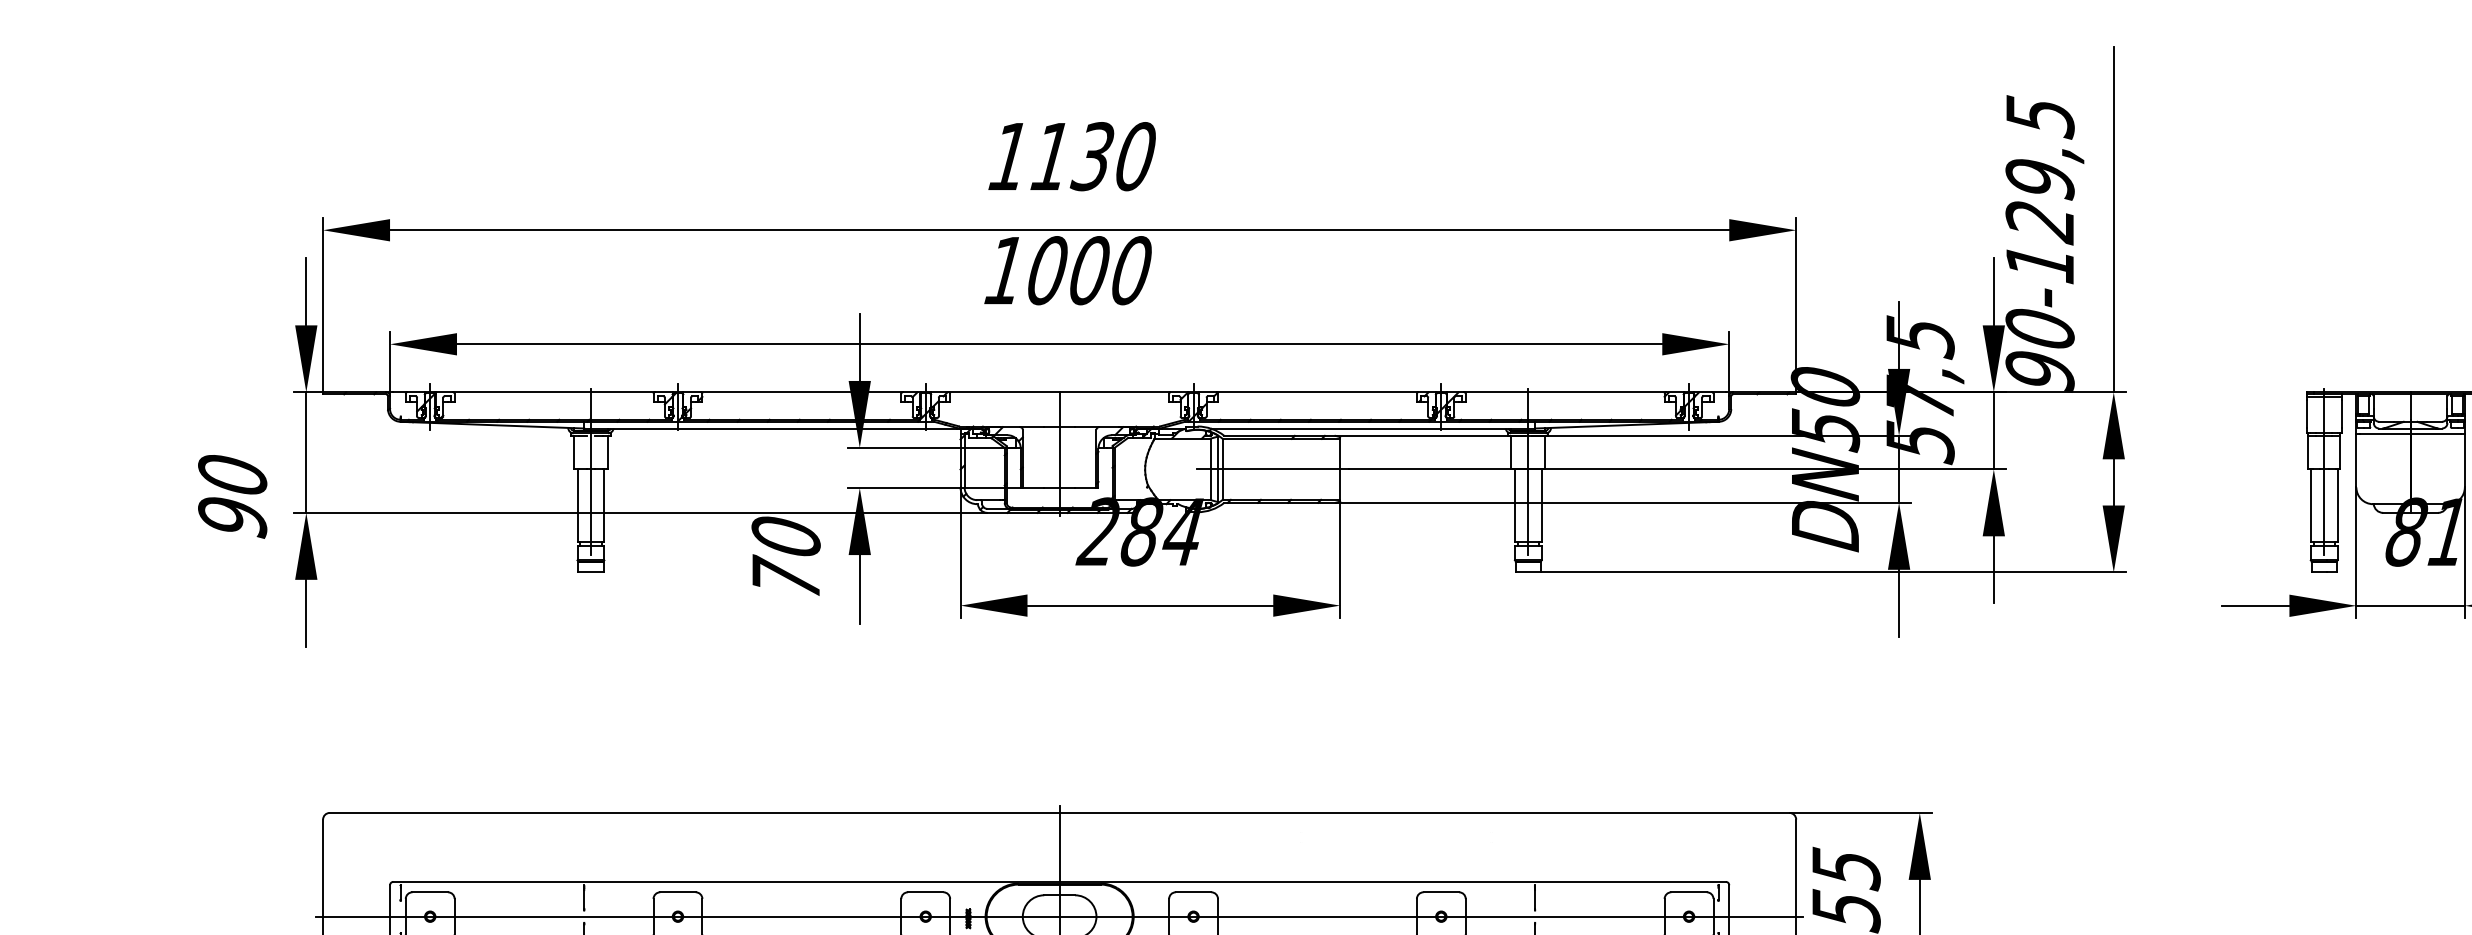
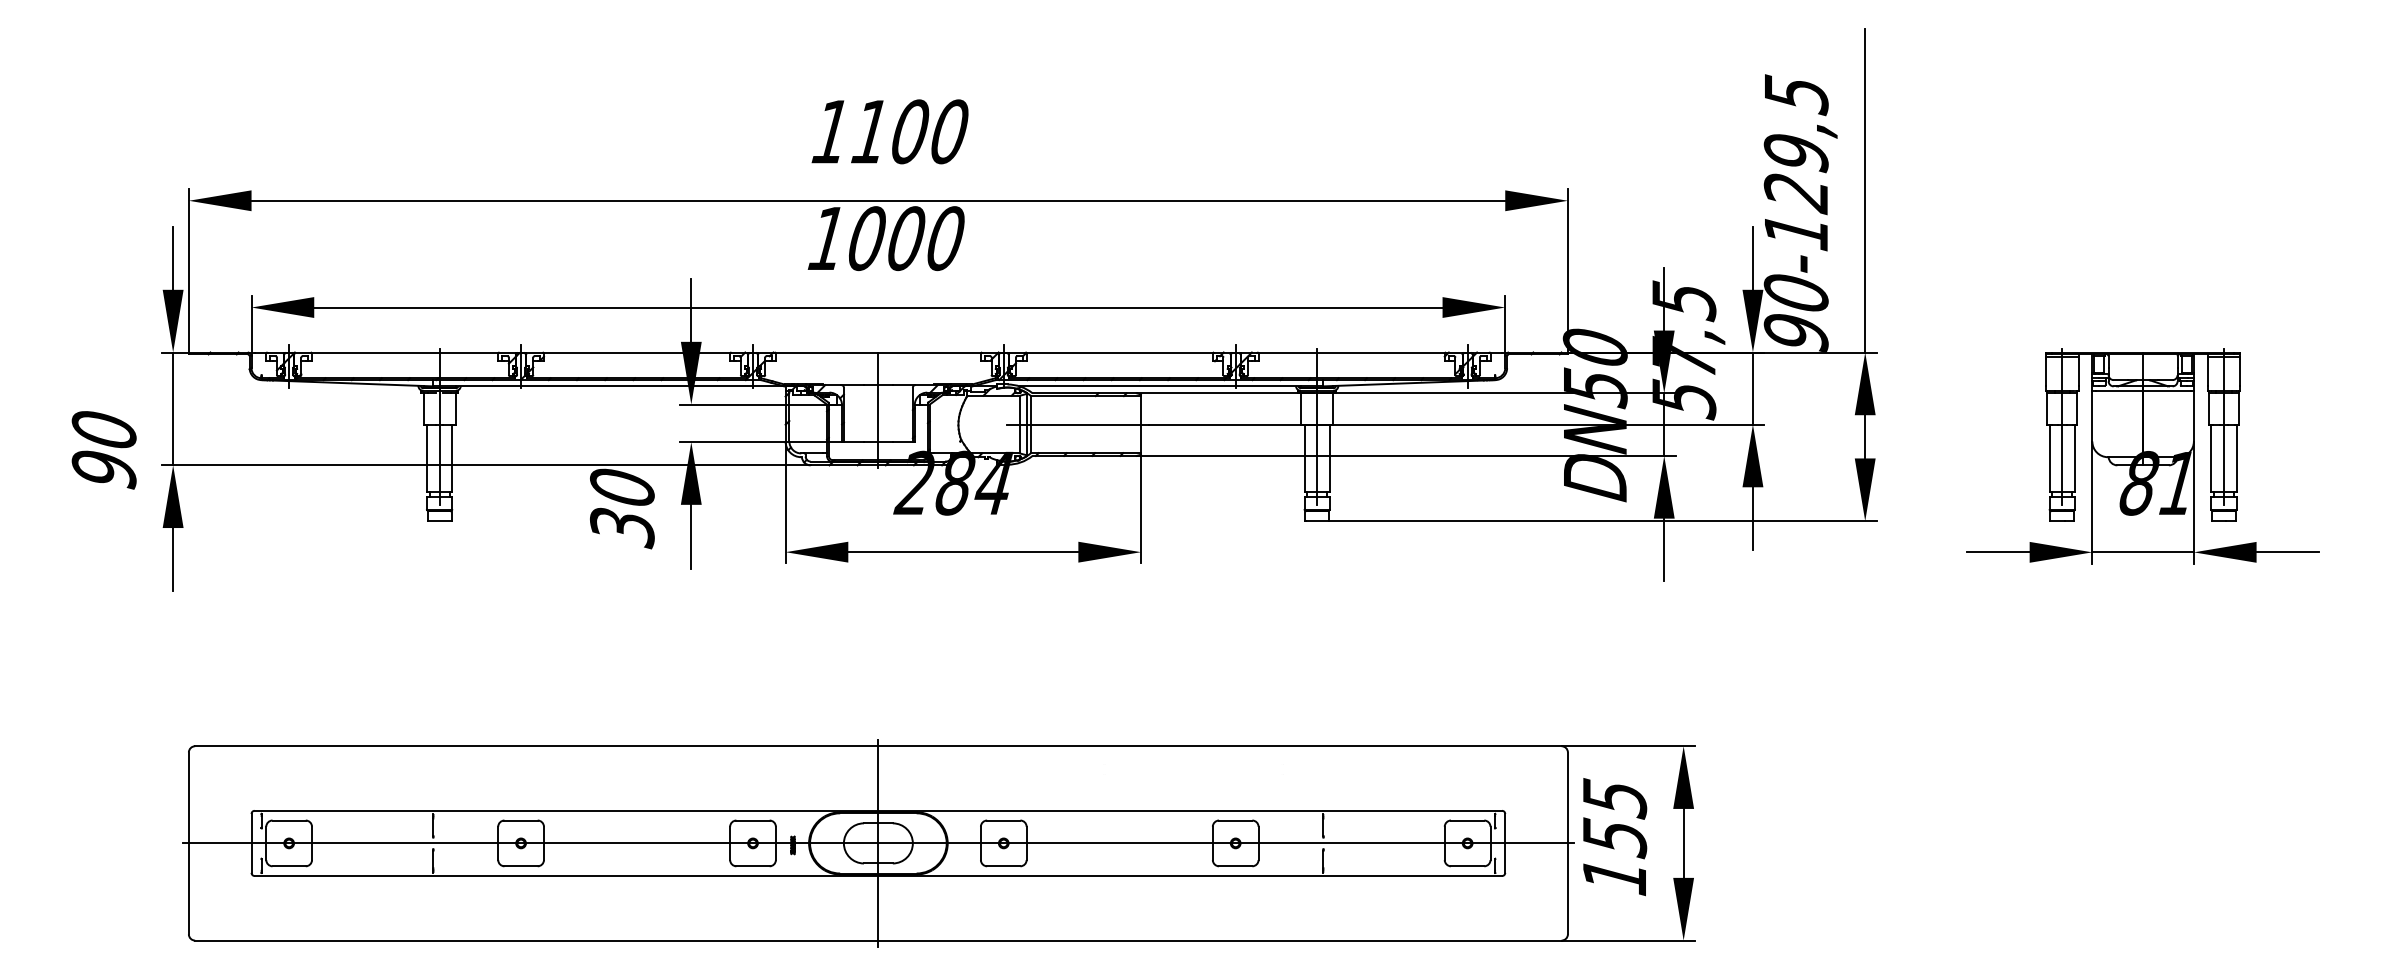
text: (1091, 156) -> (908, 131), 1130 -> 1100
text: (785, 578) -> (621, 526), 70 -> 30

